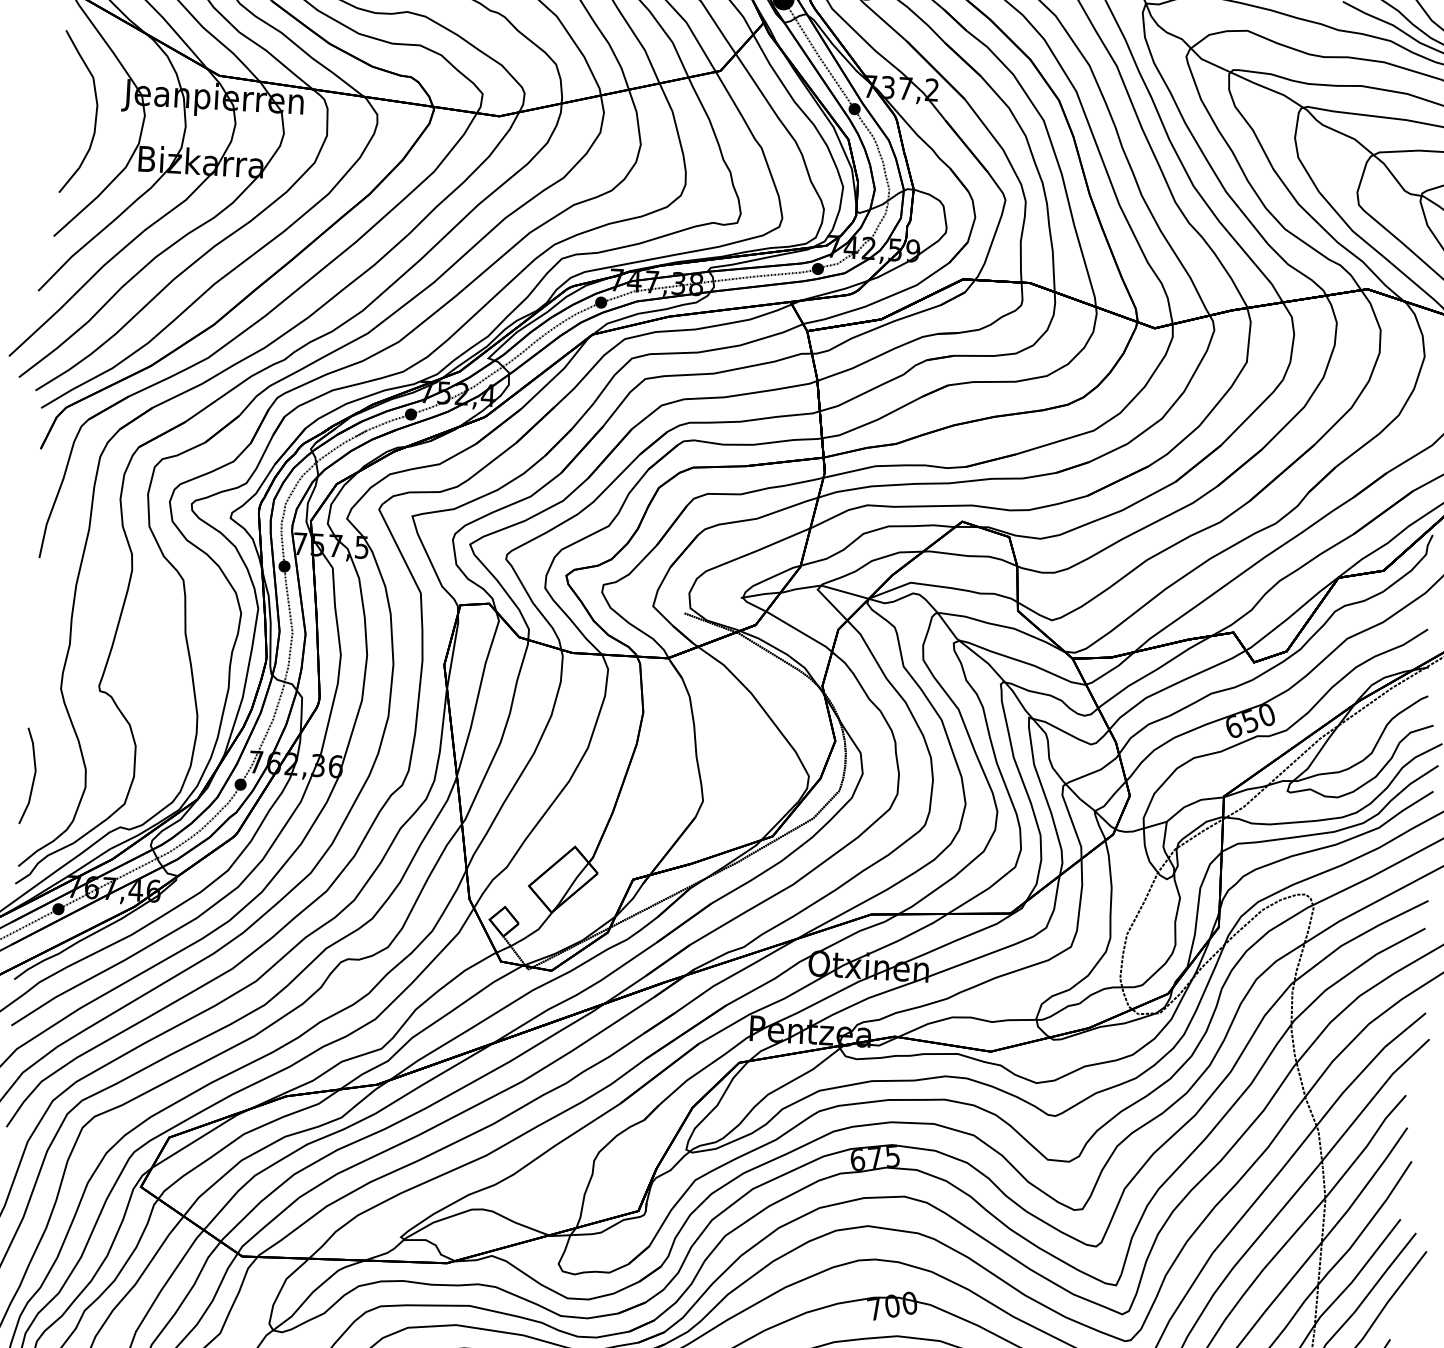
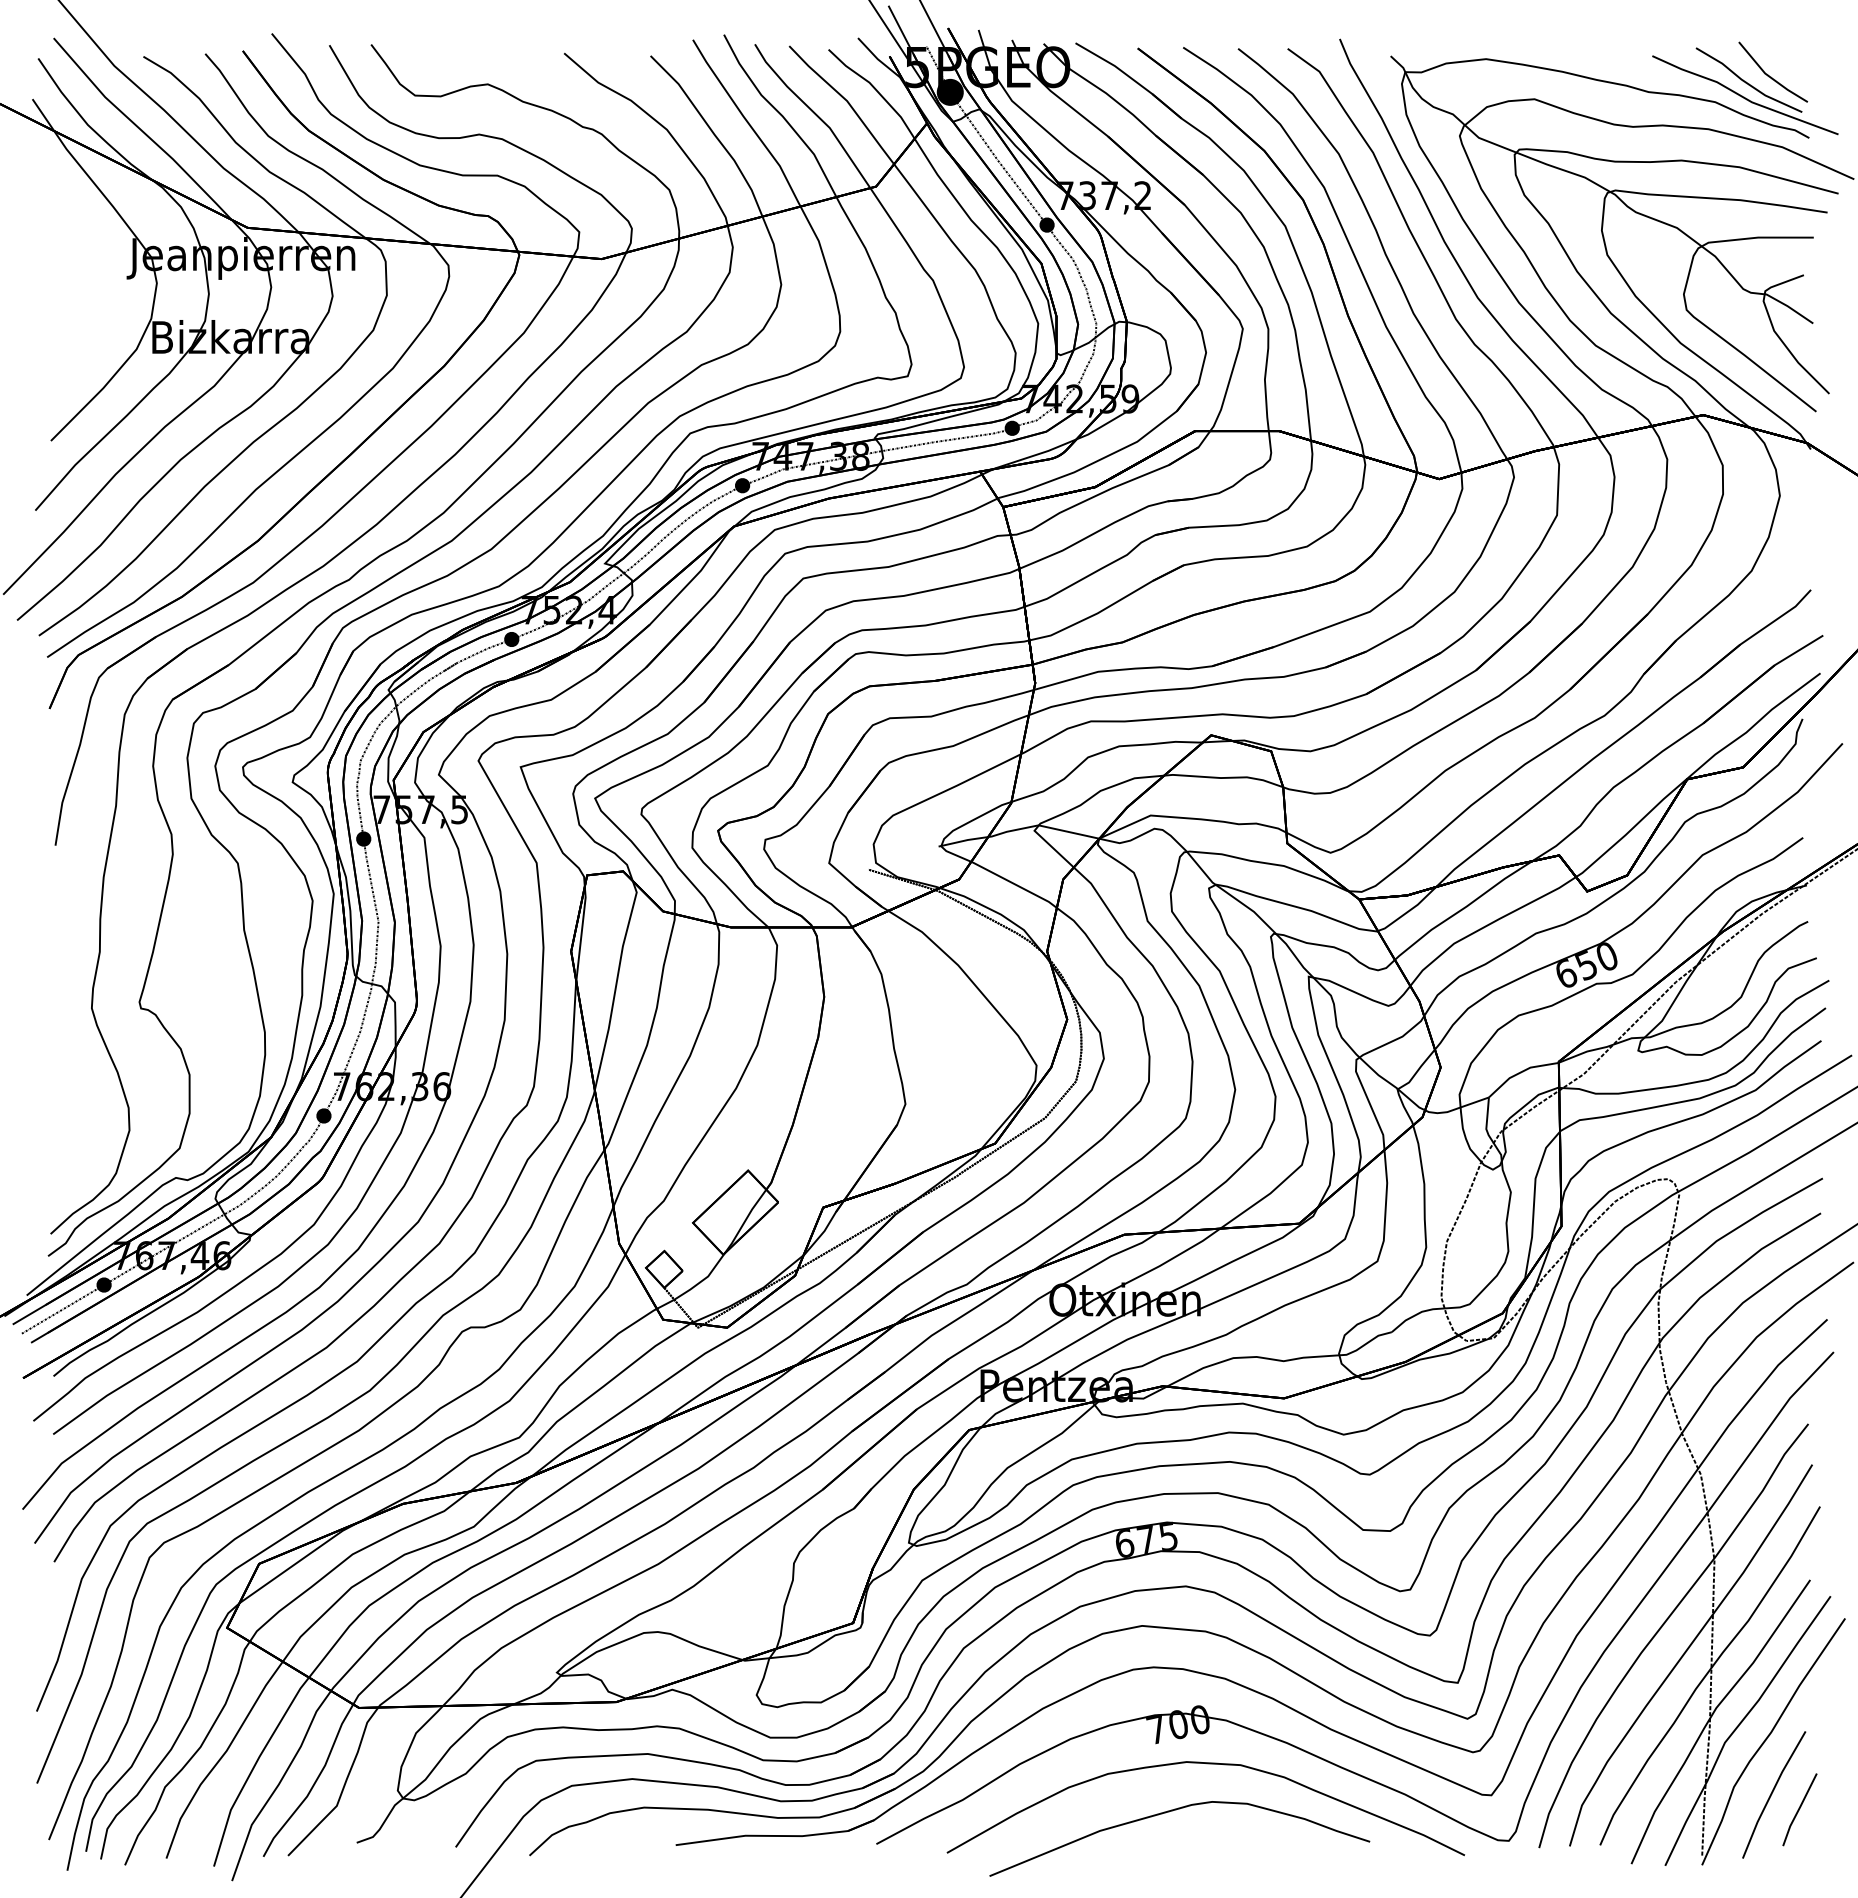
curve: (96, 113) -> (95, 283), removed
line: (33, 776) -> (63, 1120), removed

